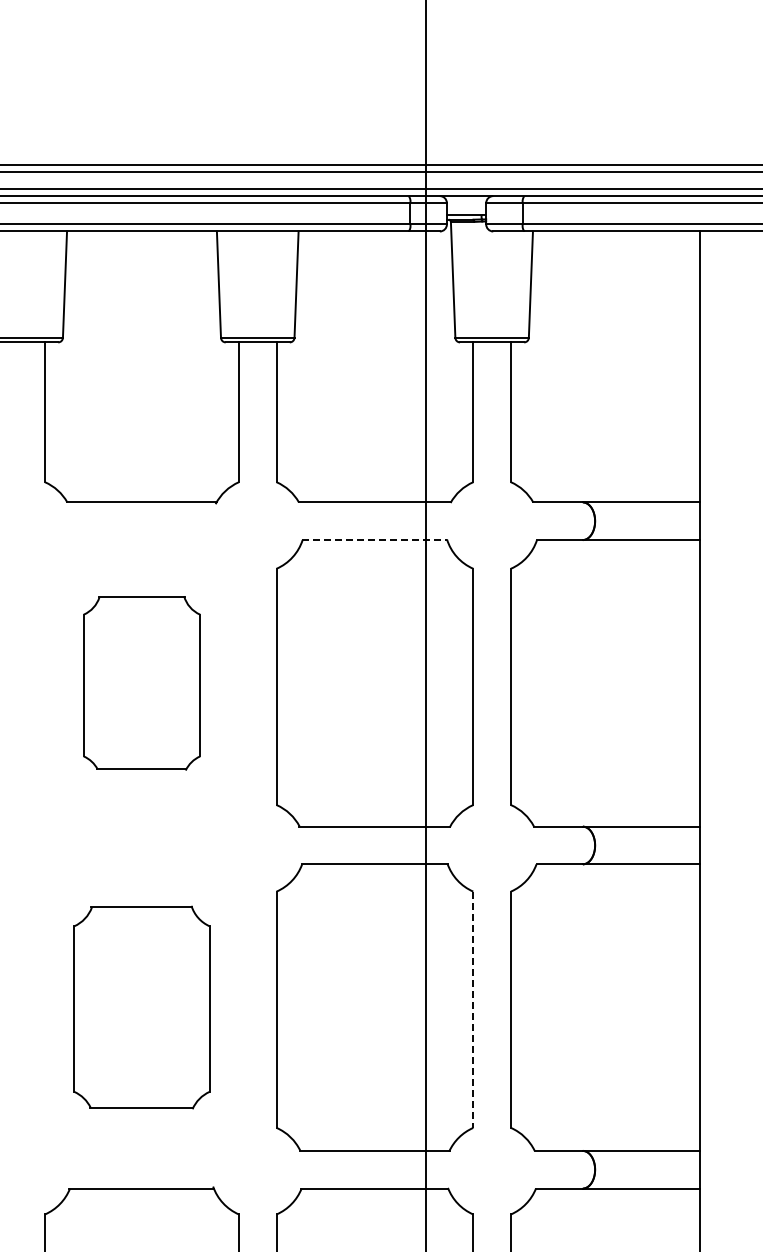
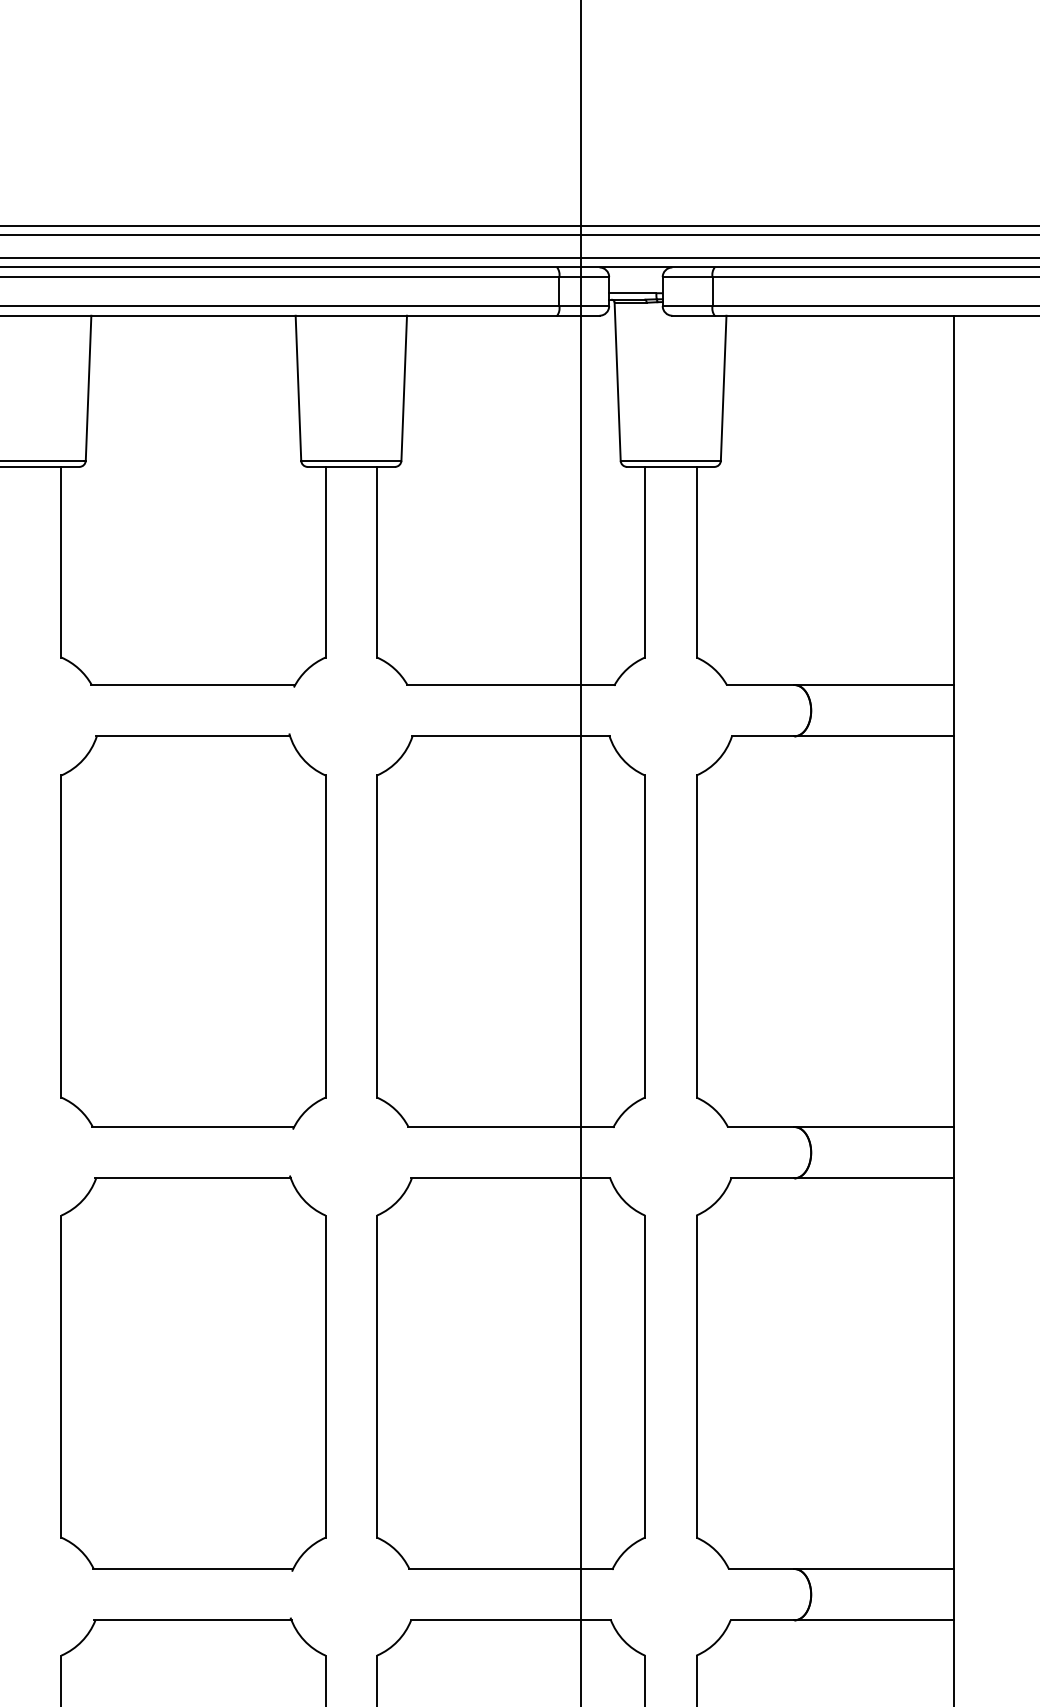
line: (375, 540) -> (511, 736), dashed -> solid
part: (141, 683) -> (192, 931), size x1.67
part: (141, 1007) -> (192, 1373), size x1.43
line: (473, 1010) -> (645, 1377), dashed -> solid

